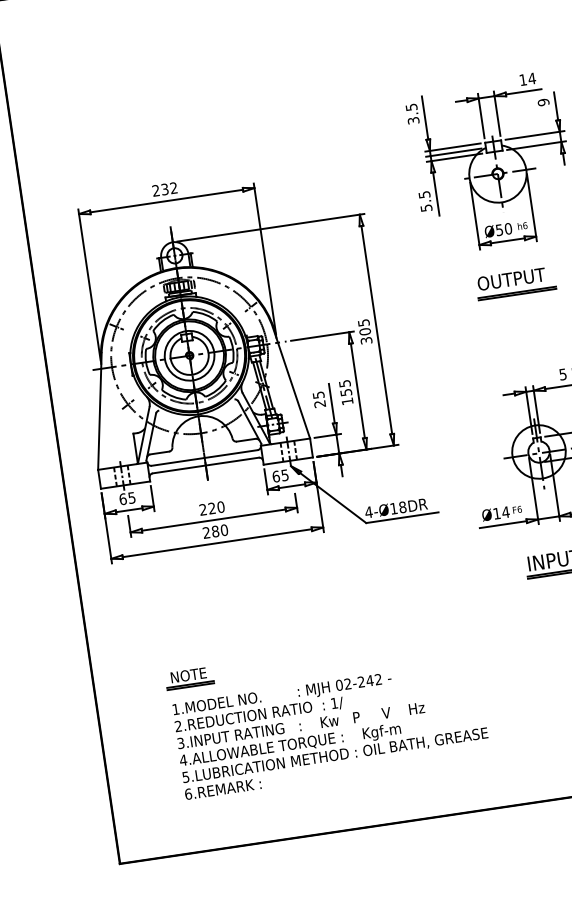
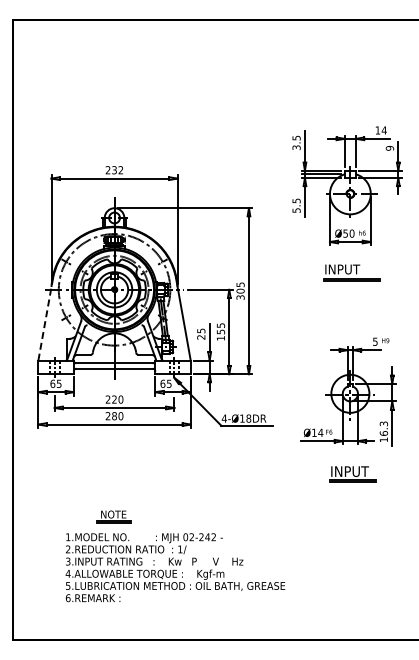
text: (510, 279) -> (348, 269), OUTPUT -> INPUT
line: (99, 411) -> (45, 319), solid -> dashed
part: (188, 678) -> (113, 516), moved

